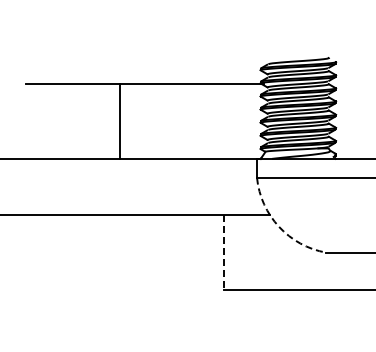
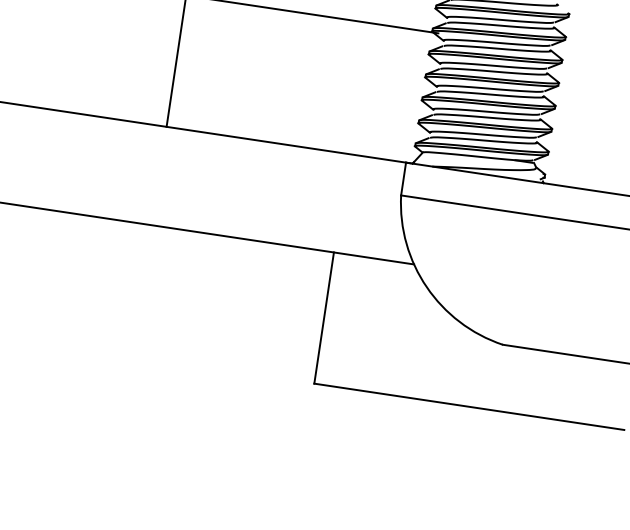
arc: (279, 226) -> (427, 286), dashed -> solid
line: (224, 252) -> (324, 317), dashed -> solid

